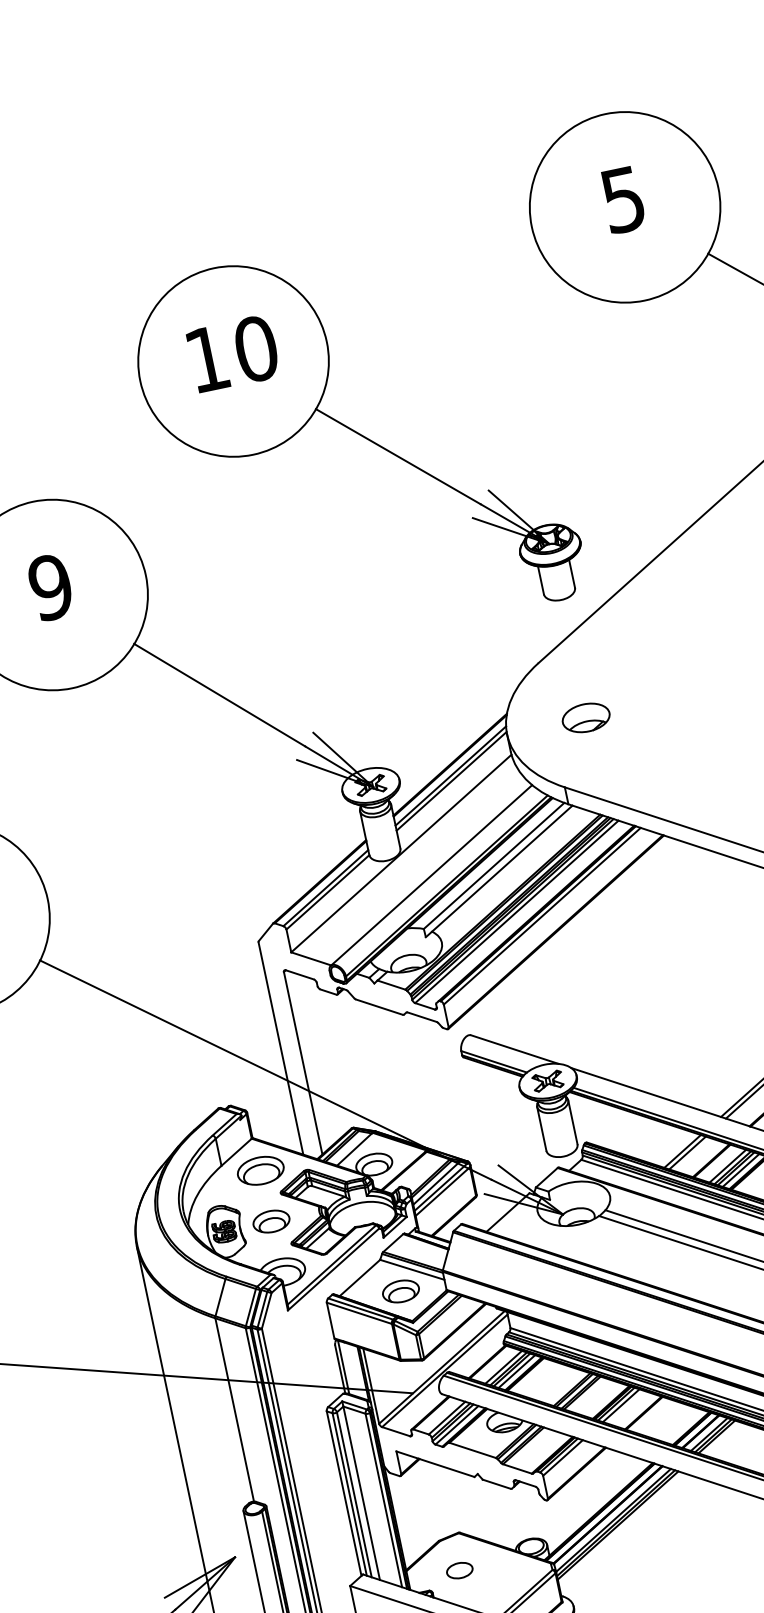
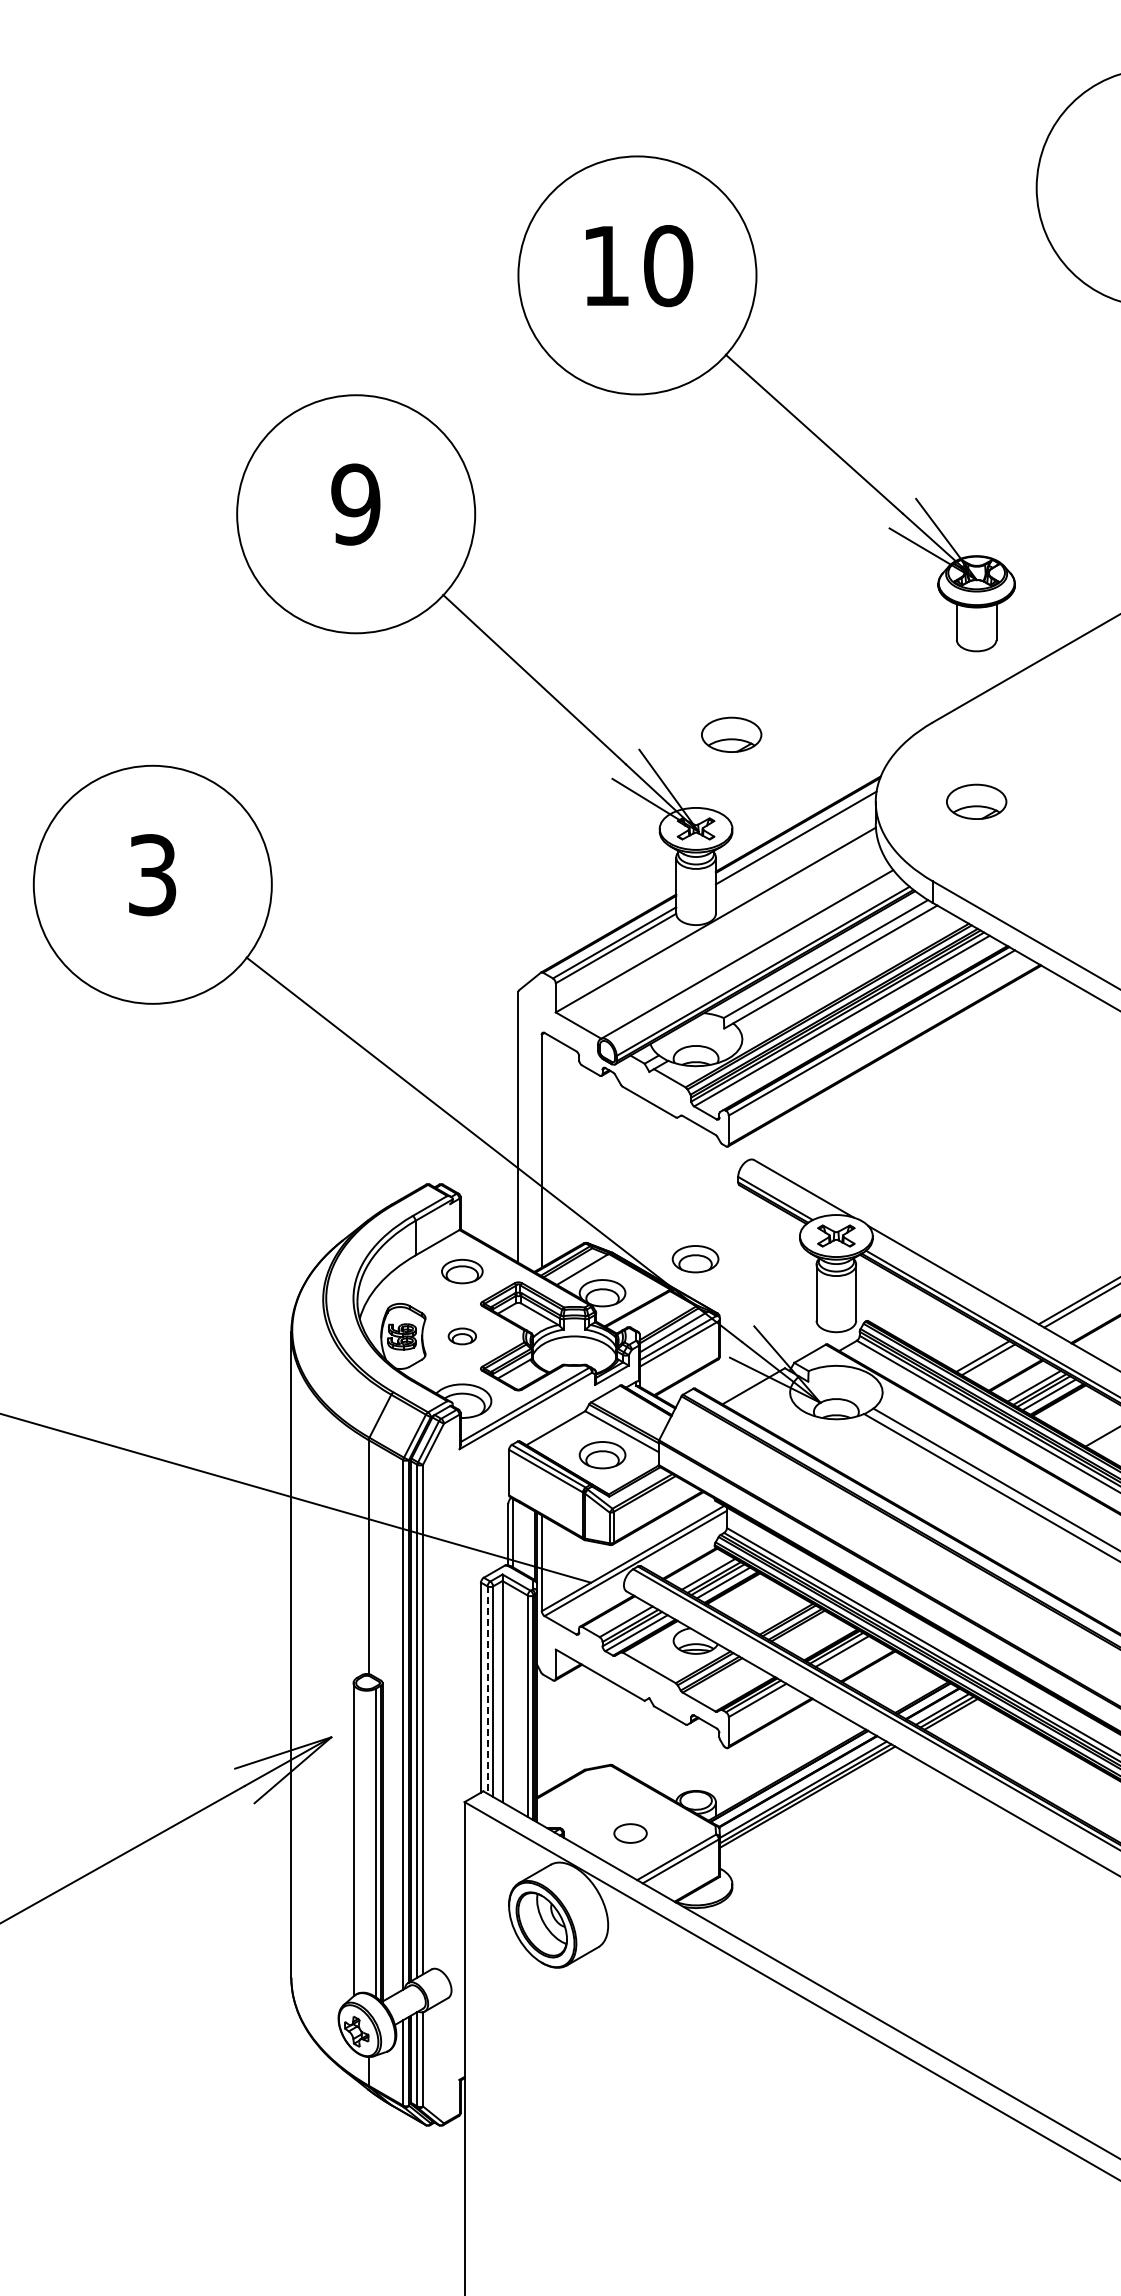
part: (383, 705) -> (731, 734), added
line: (451, 781) -> (795, 844), removed
part: (441, 1122) -> (695, 1259), added
part: (260, 1170) -> (462, 1271), size x0.7
part: (271, 1221) -> (462, 1336), size x0.6
line: (349, 1494) -> (487, 1690), solid -> dashed
part: (459, 1570) -> (630, 1833), moved

